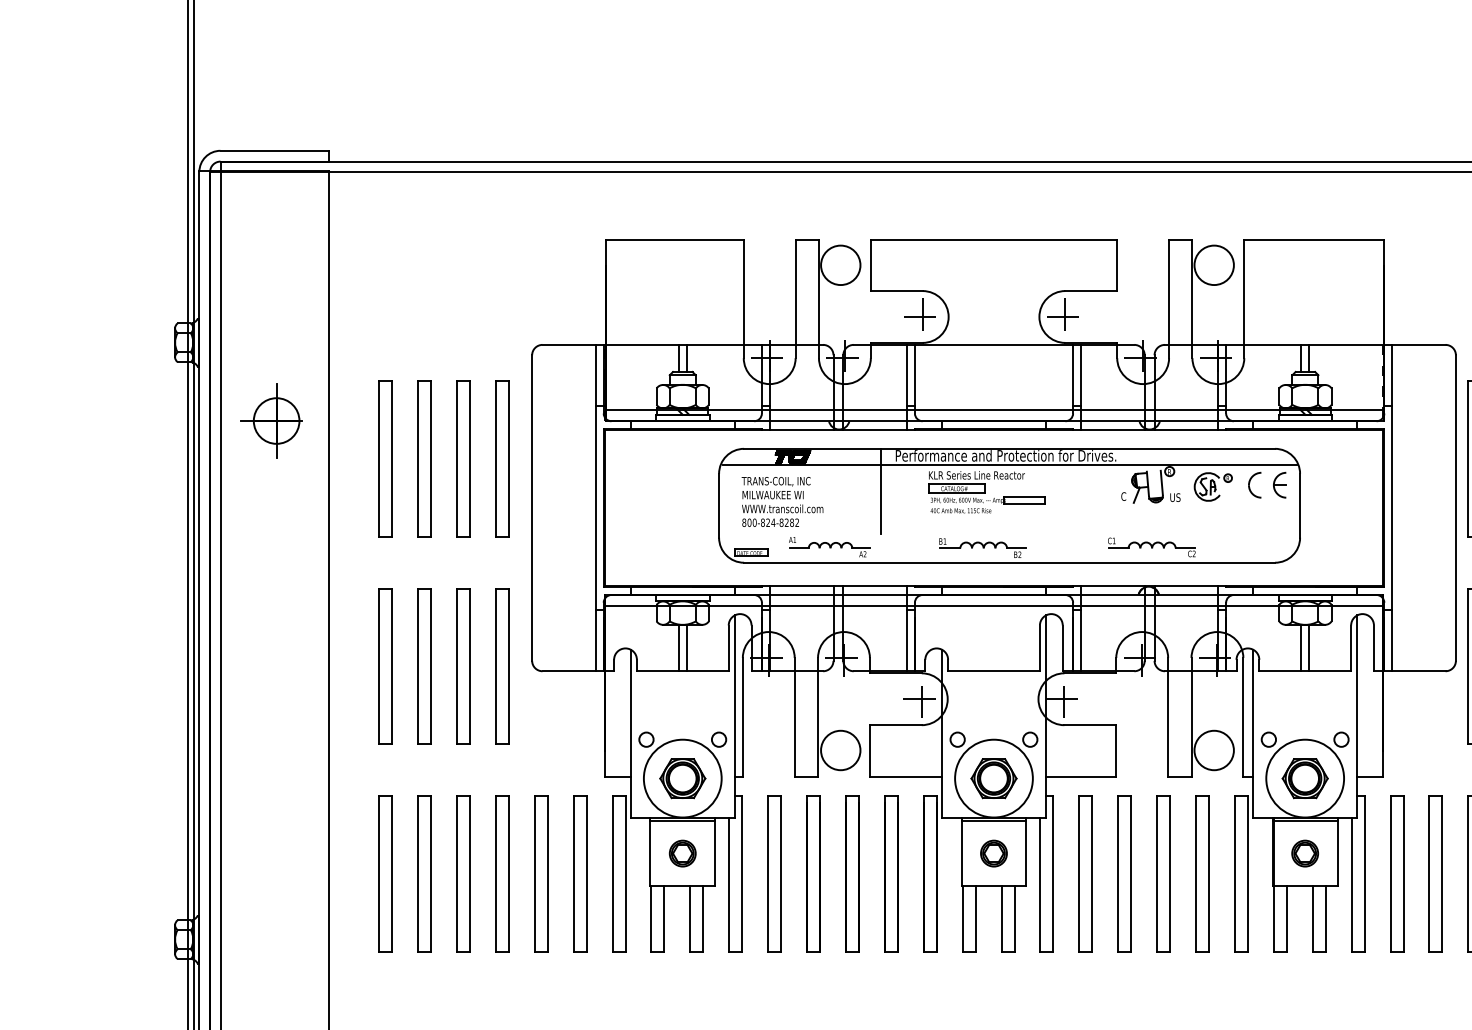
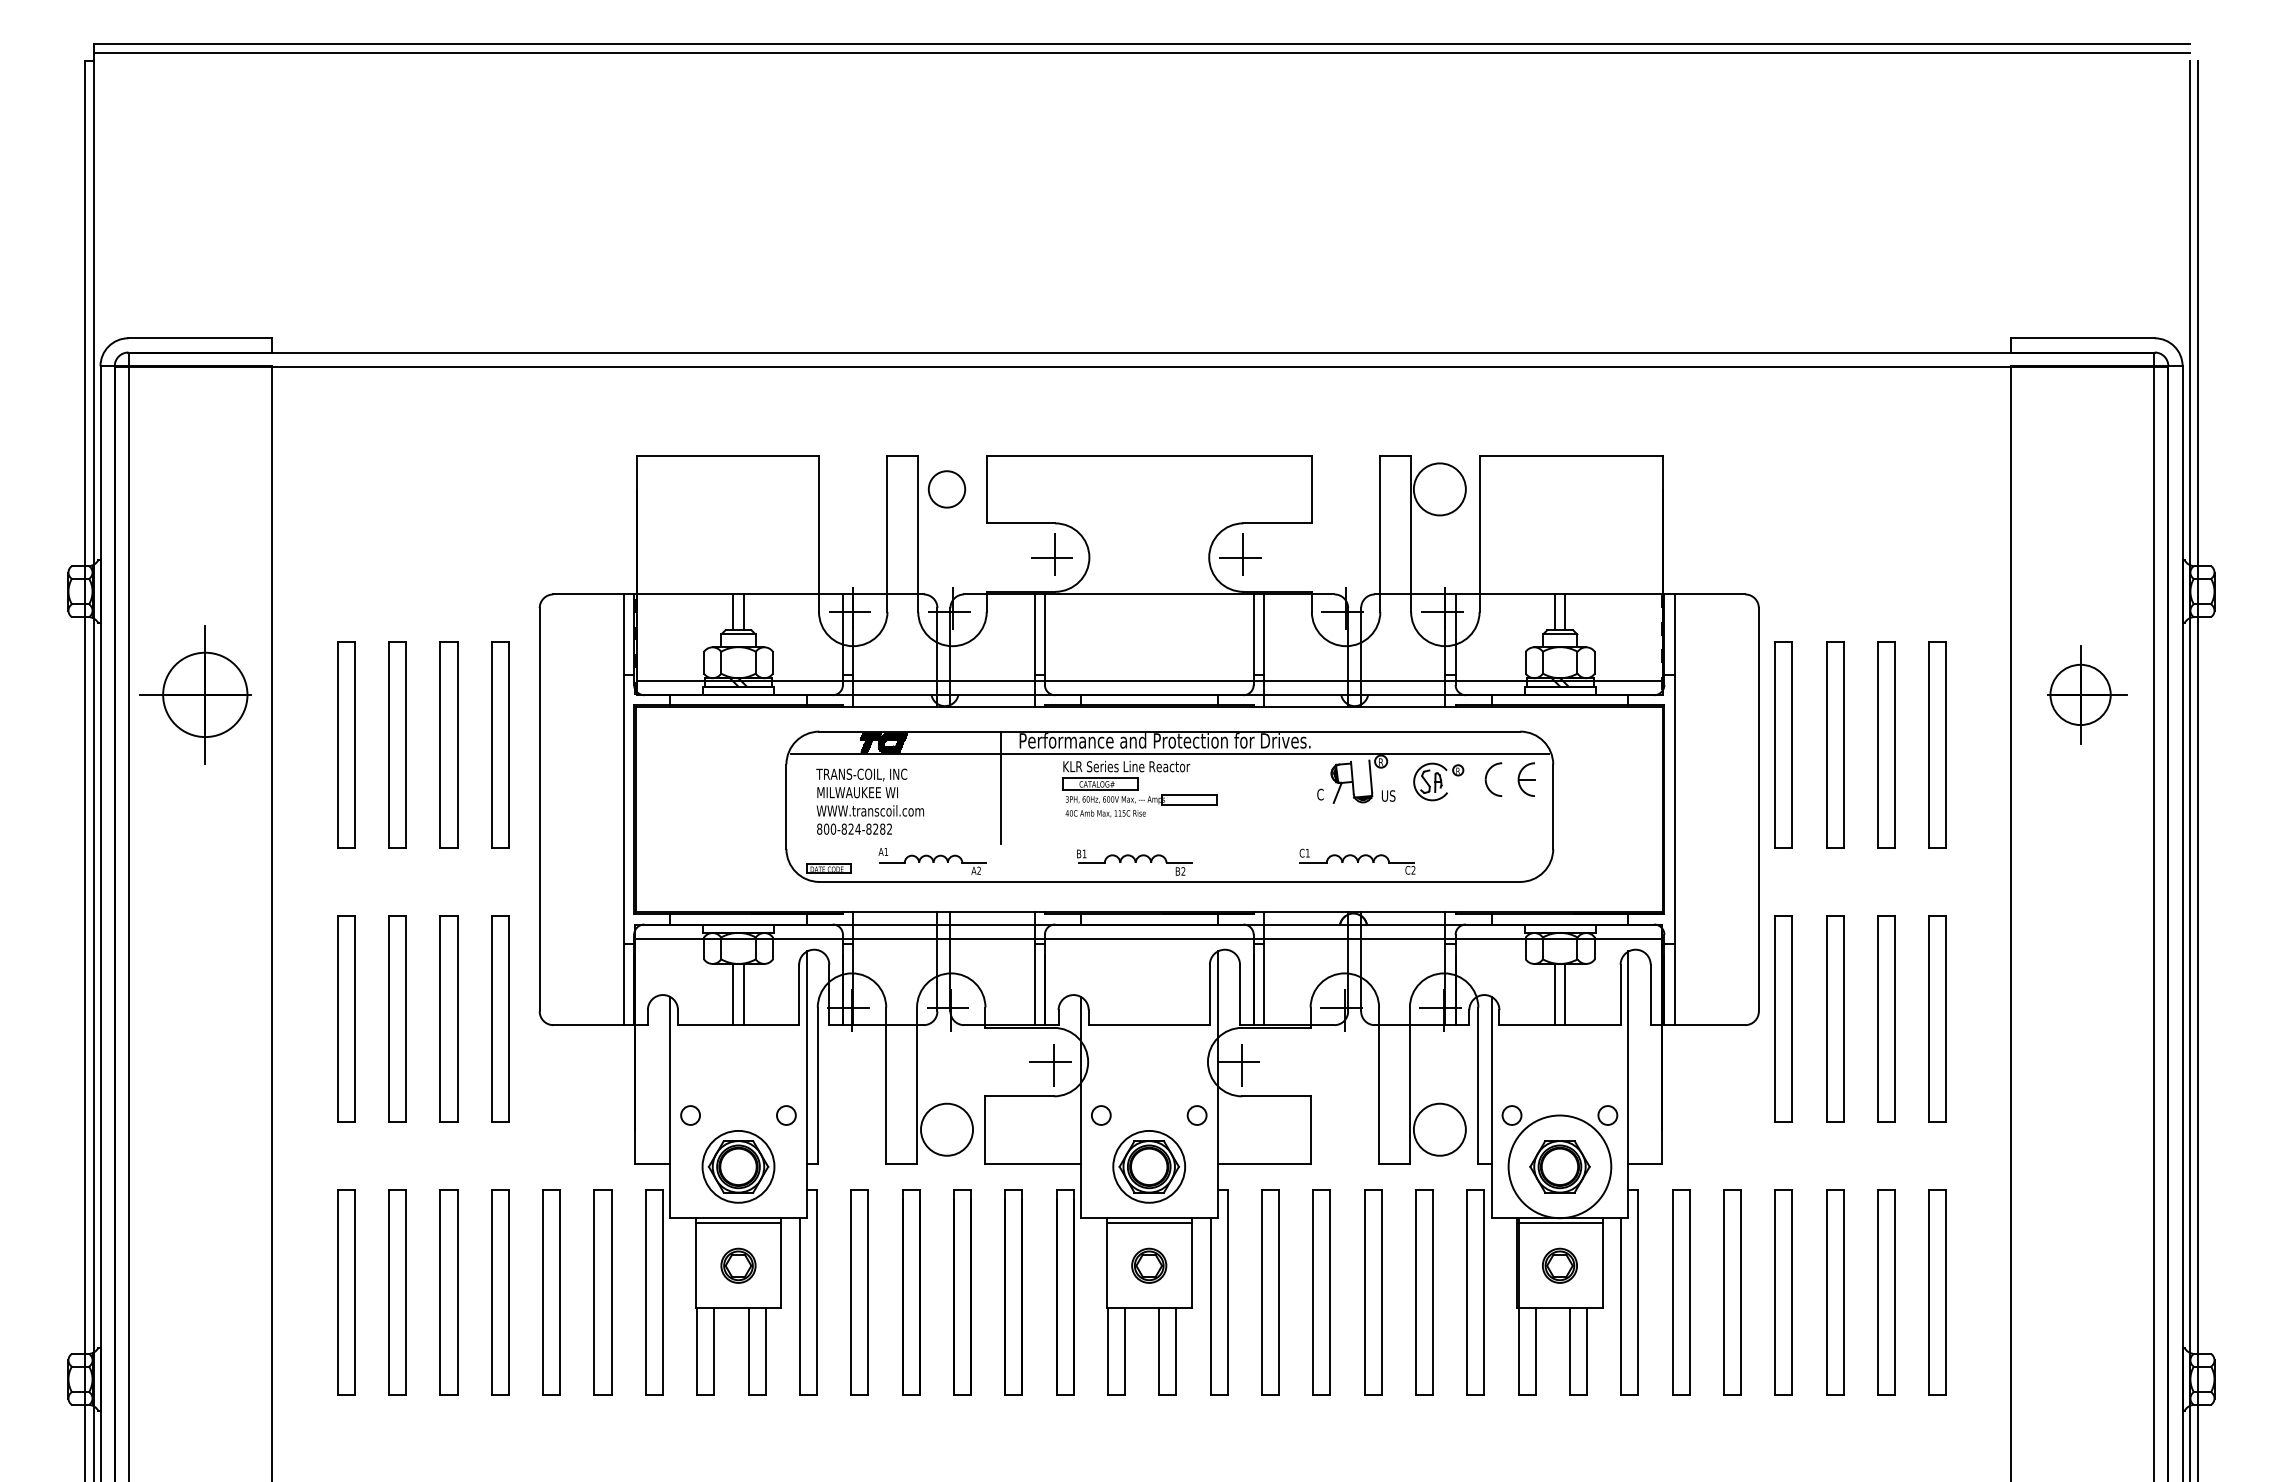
circle: (841, 265) -> (947, 489), size x0.7
part: (271, 420) -> (195, 694), size x1.4
circle: (682, 778) -> (738, 1166), size x0.7
circle: (993, 778) -> (1148, 1166), size x0.7

